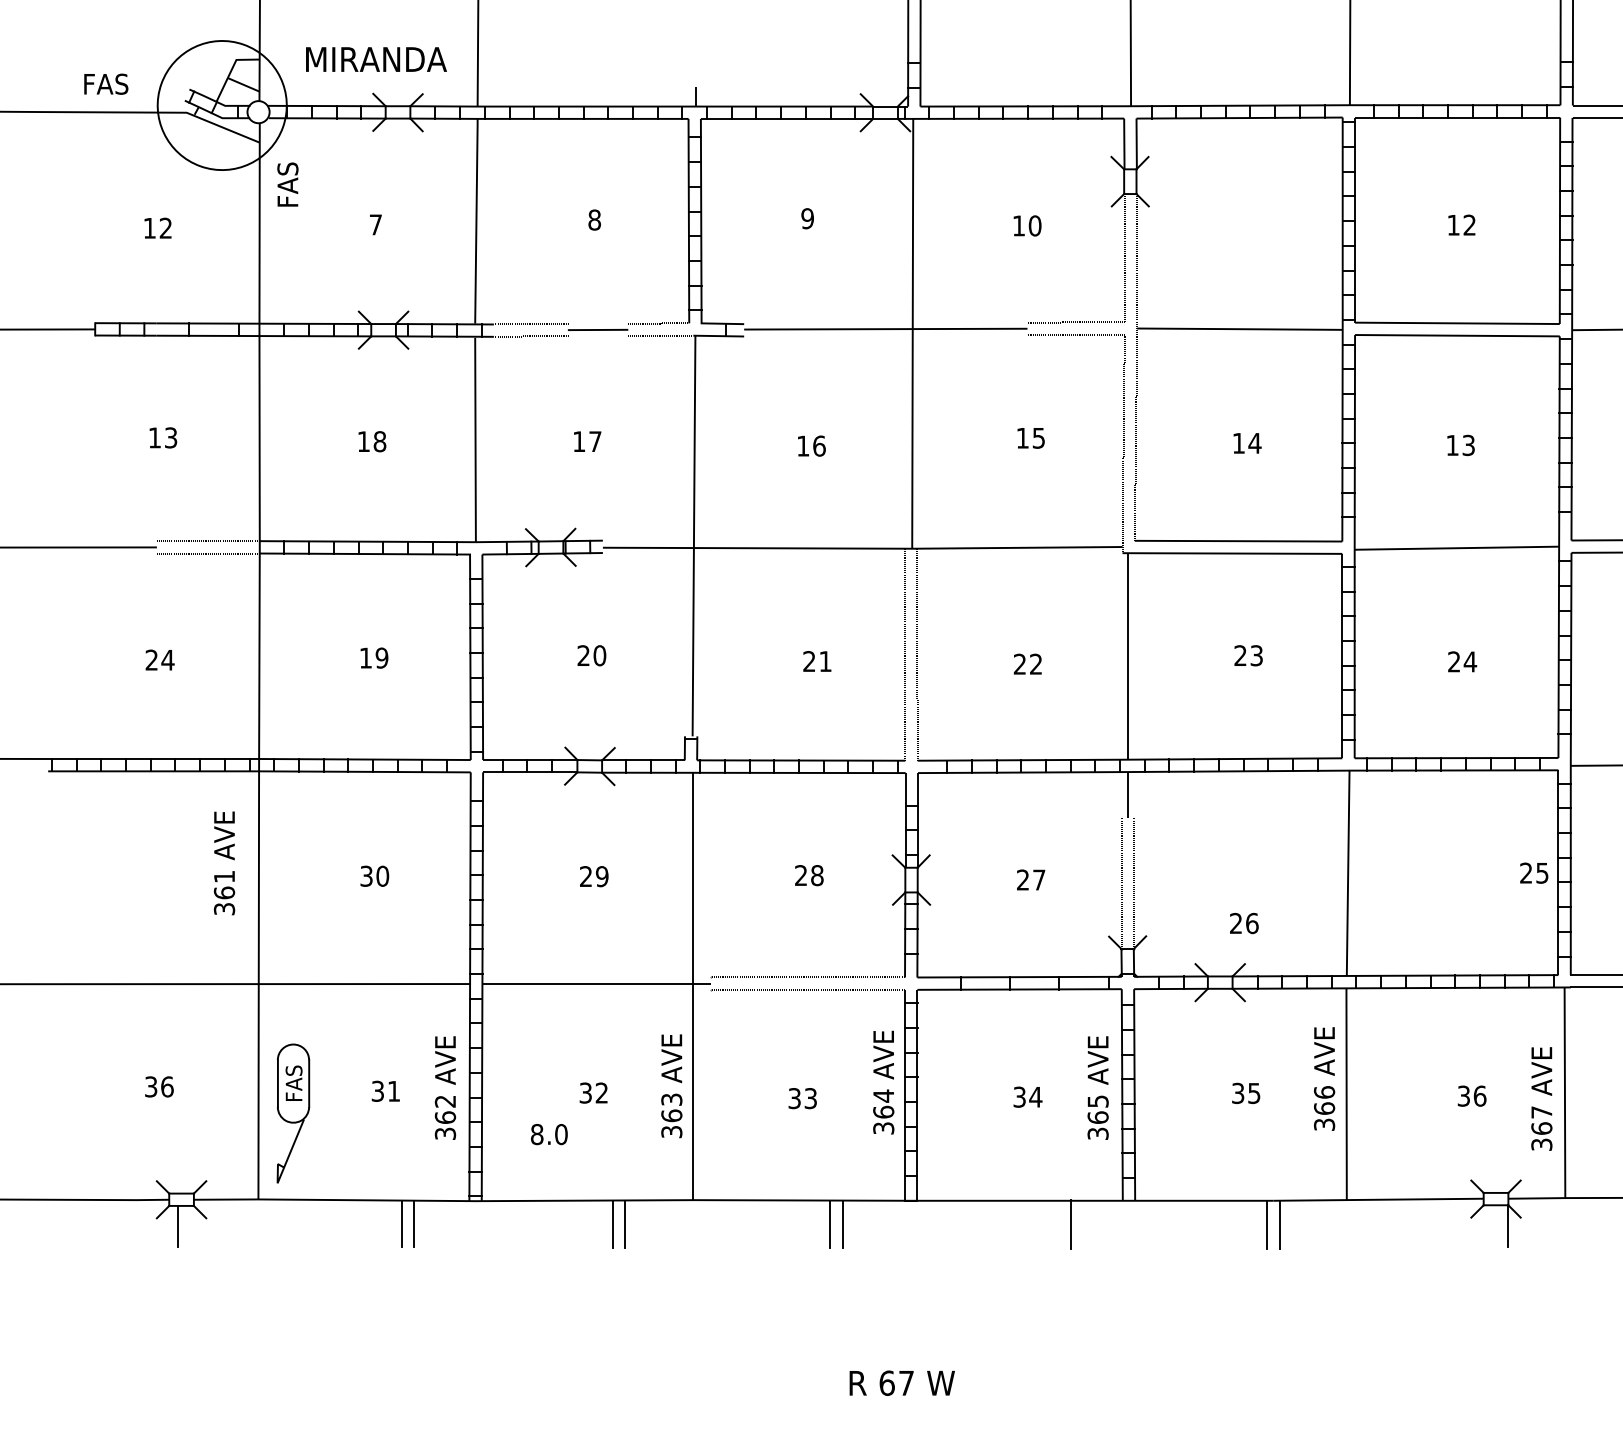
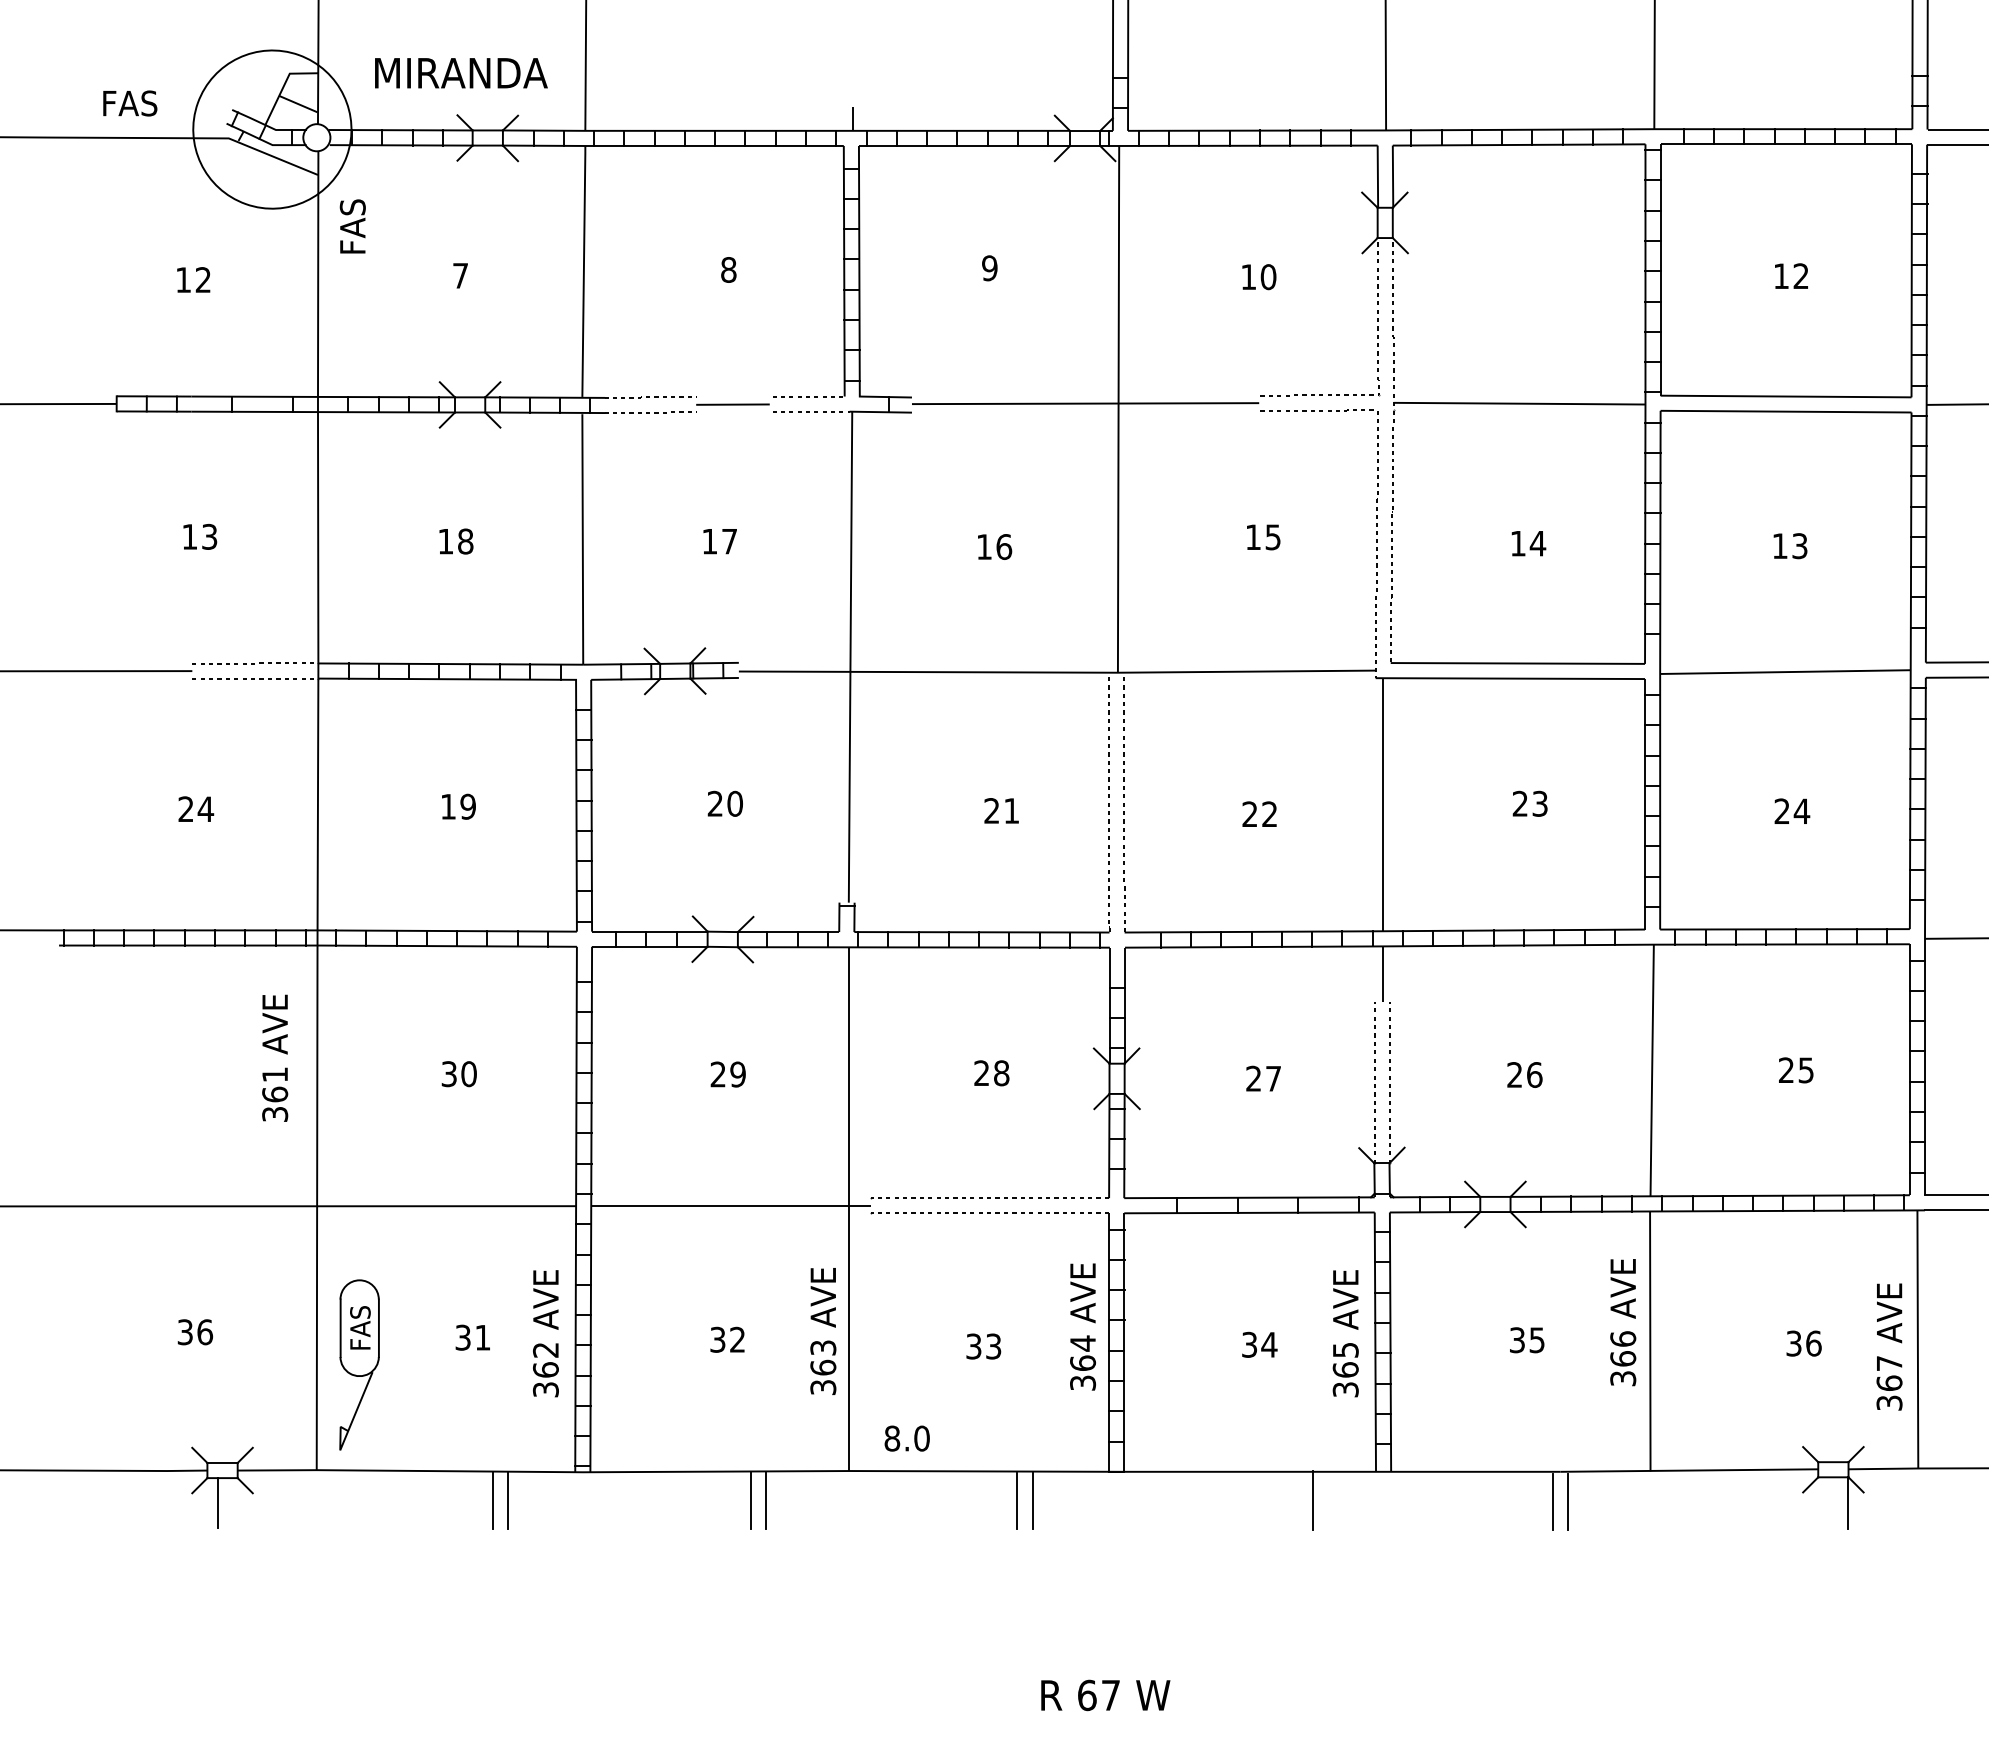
text: (1534, 873) -> (1796, 1070), moved
text: (1243, 923) -> (1524, 1074), moved
text: (548, 1134) -> (906, 1438), moved

